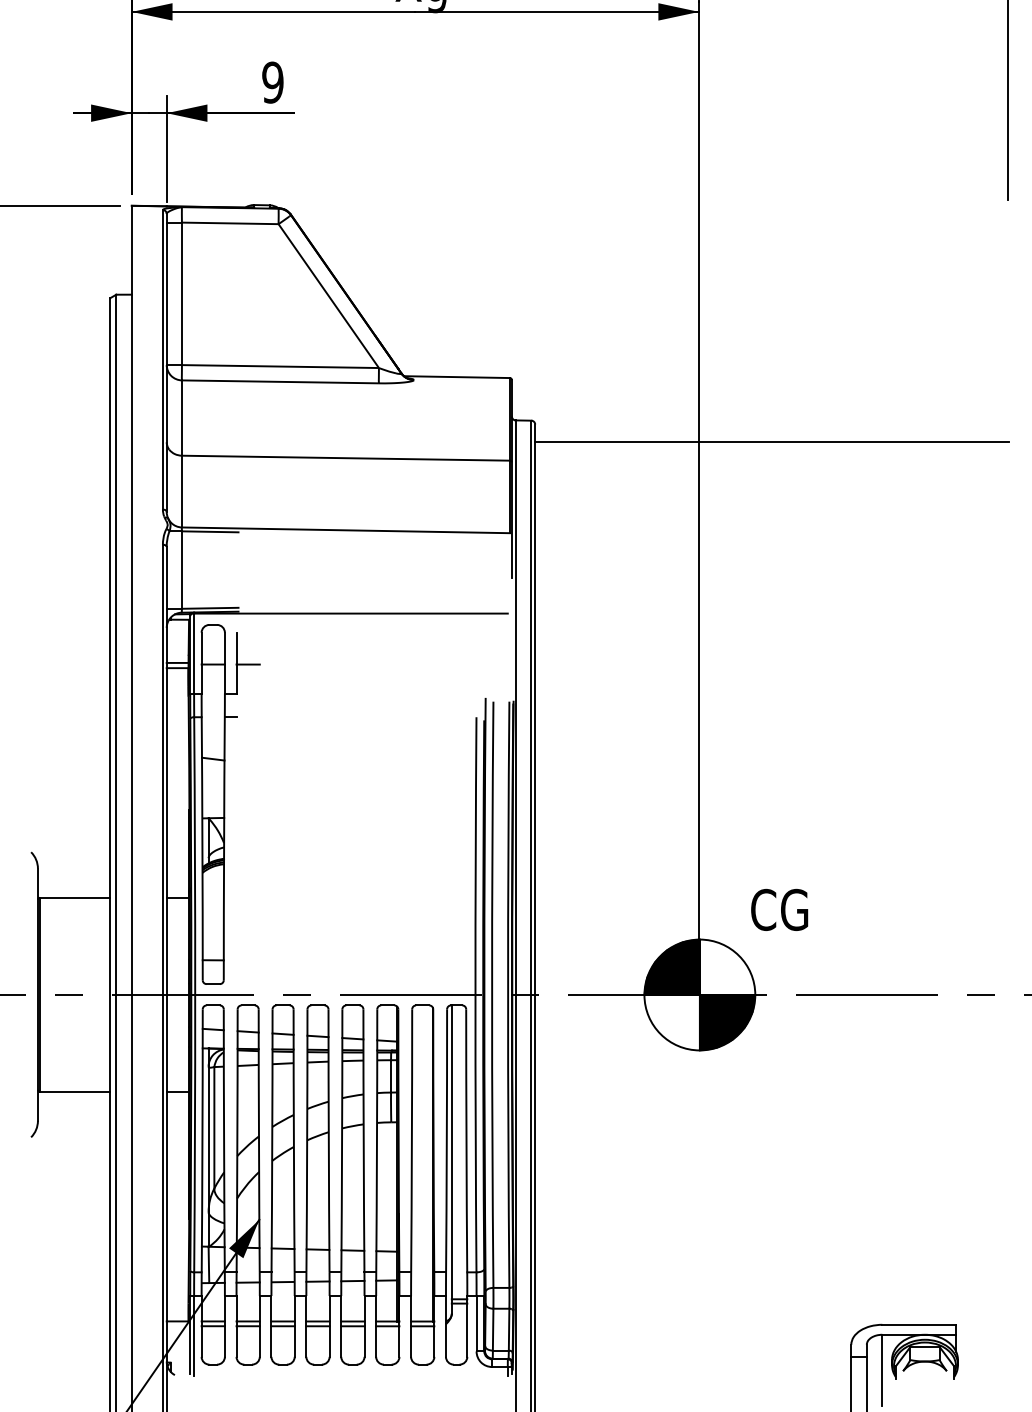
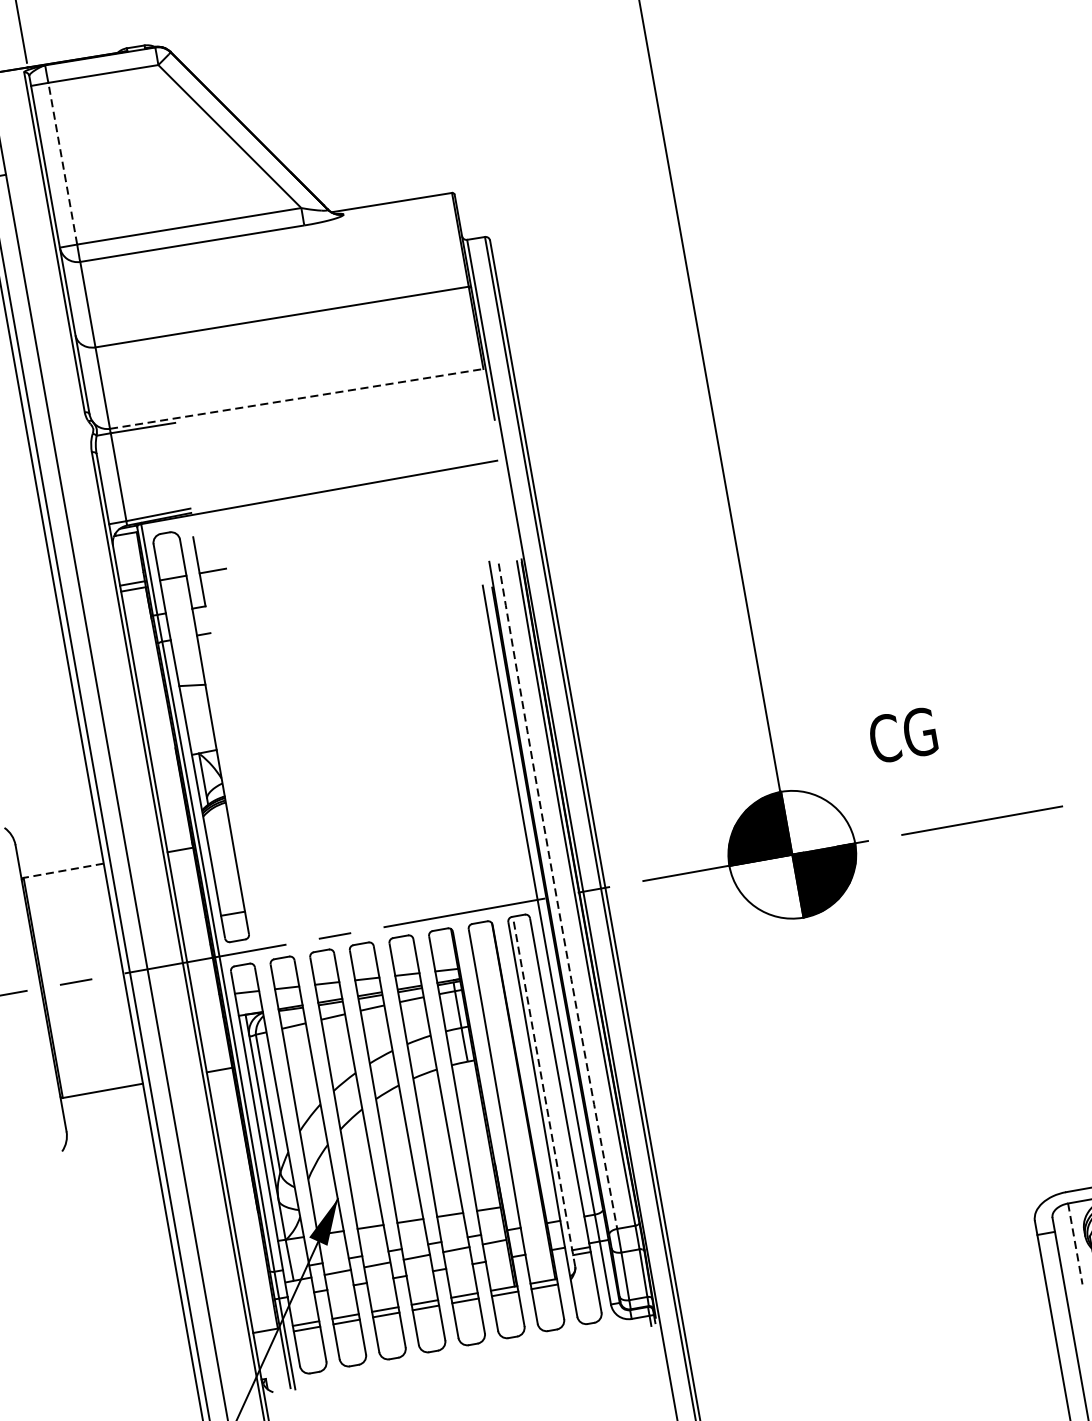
line: (181, 293) -> (62, 163), solid -> dashed
line: (772, 442) -> (763, 213), removed
line: (346, 530) -> (297, 399), solid -> dashed
line: (74, 897) -> (62, 870), solid -> dashed
text: (779, 909) -> (902, 734), moved
arc: (492, 994) -> (556, 896), solid -> dashed
line: (451, 1159) -> (543, 1091), solid -> dashed
line: (882, 1370) -> (1075, 1244), solid -> dashed

